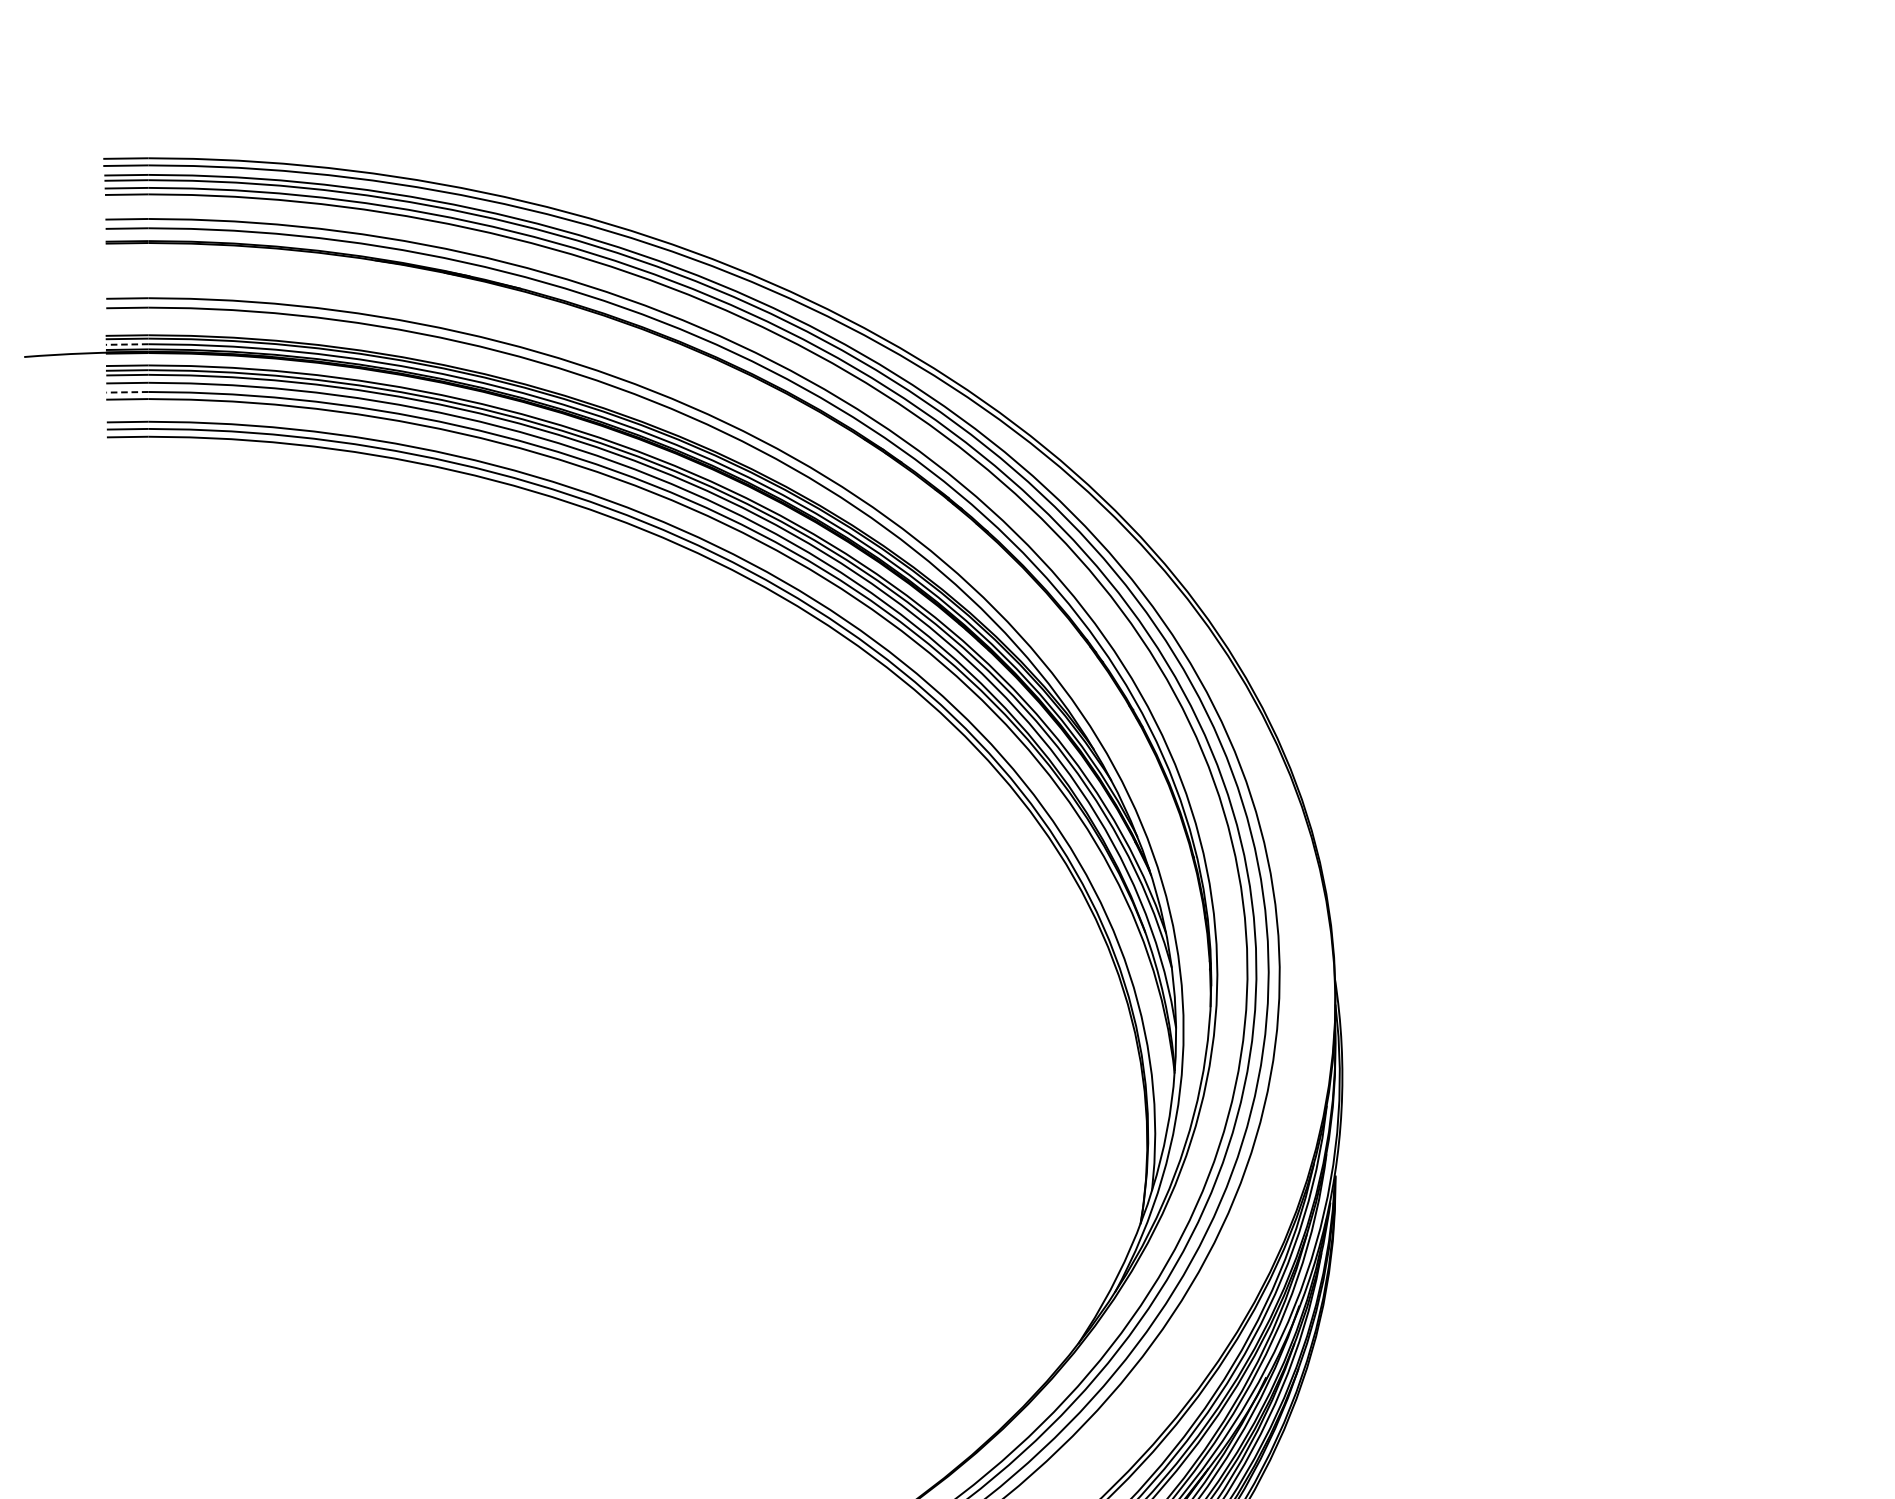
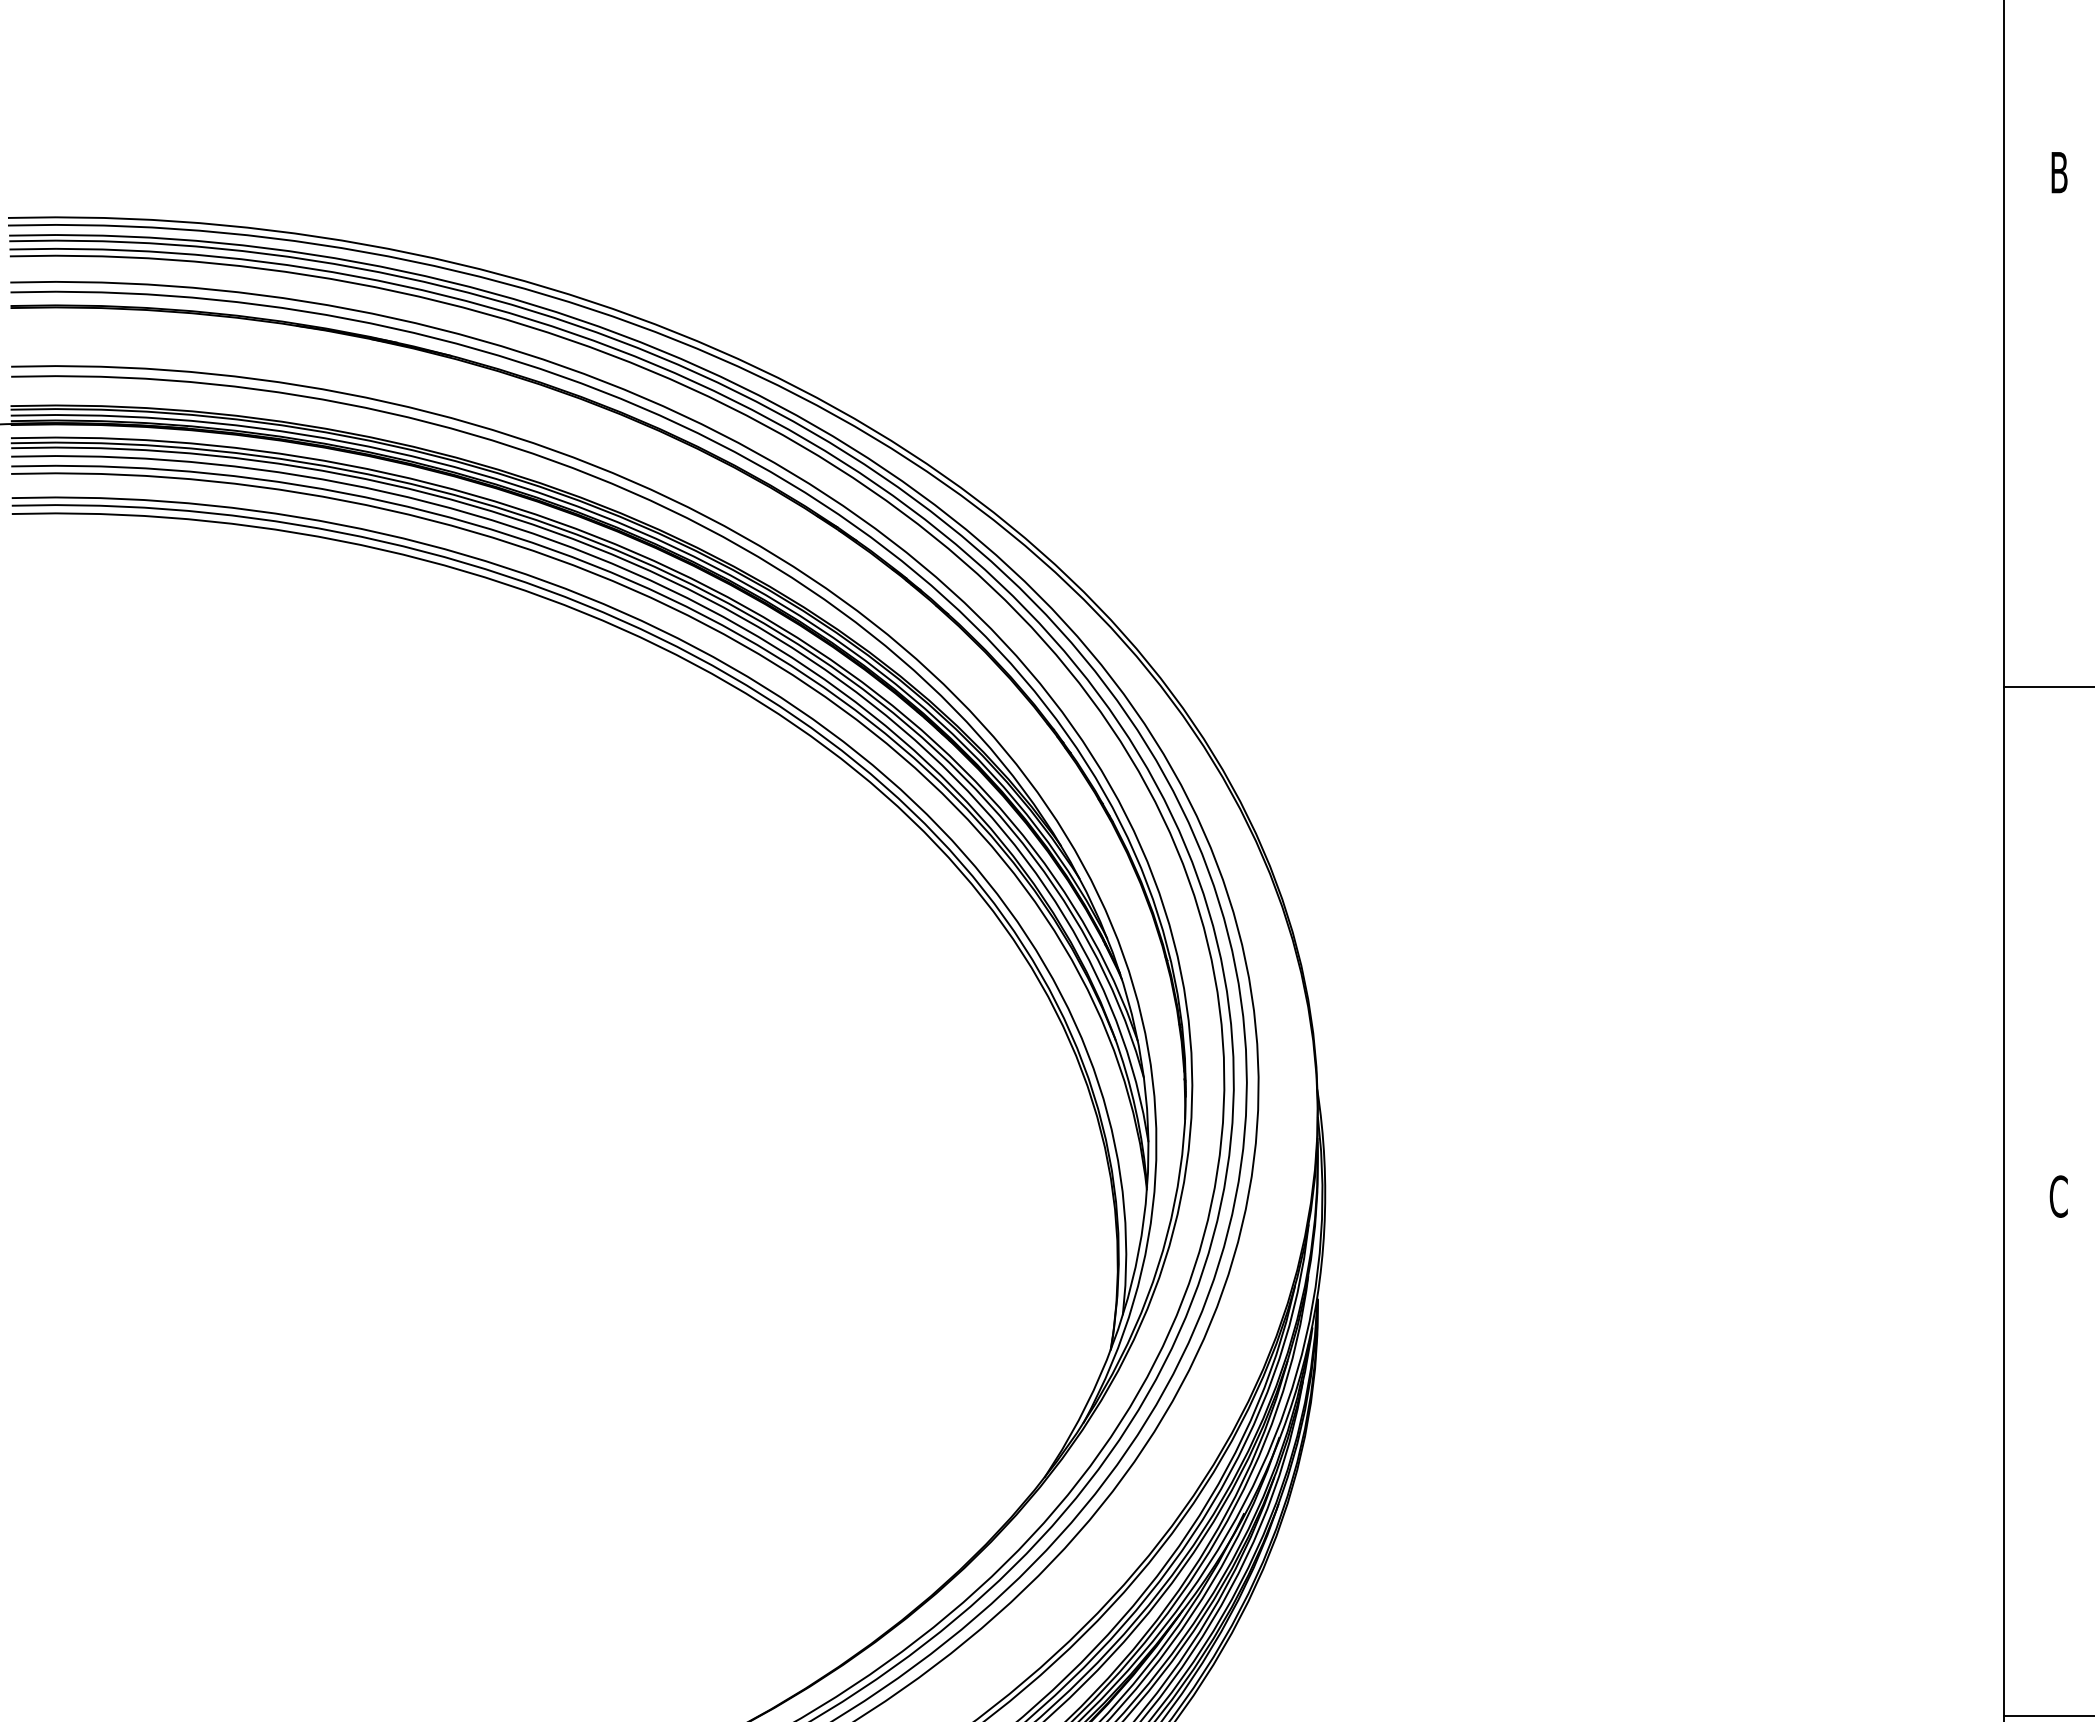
line: (127, 344) -> (33, 415), dashed -> solid
line: (127, 392) -> (33, 466), dashed -> solid

